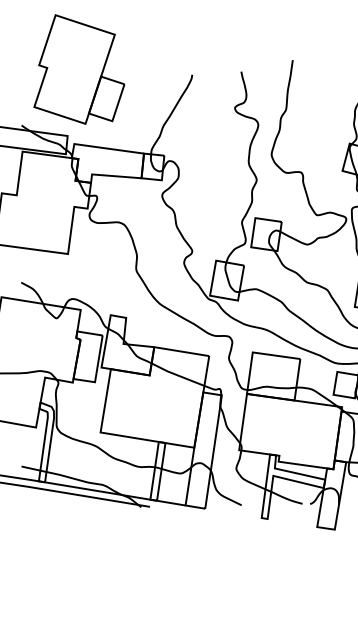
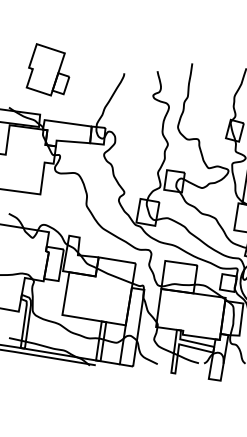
part: (78, 69) -> (47, 69), size x0.7

